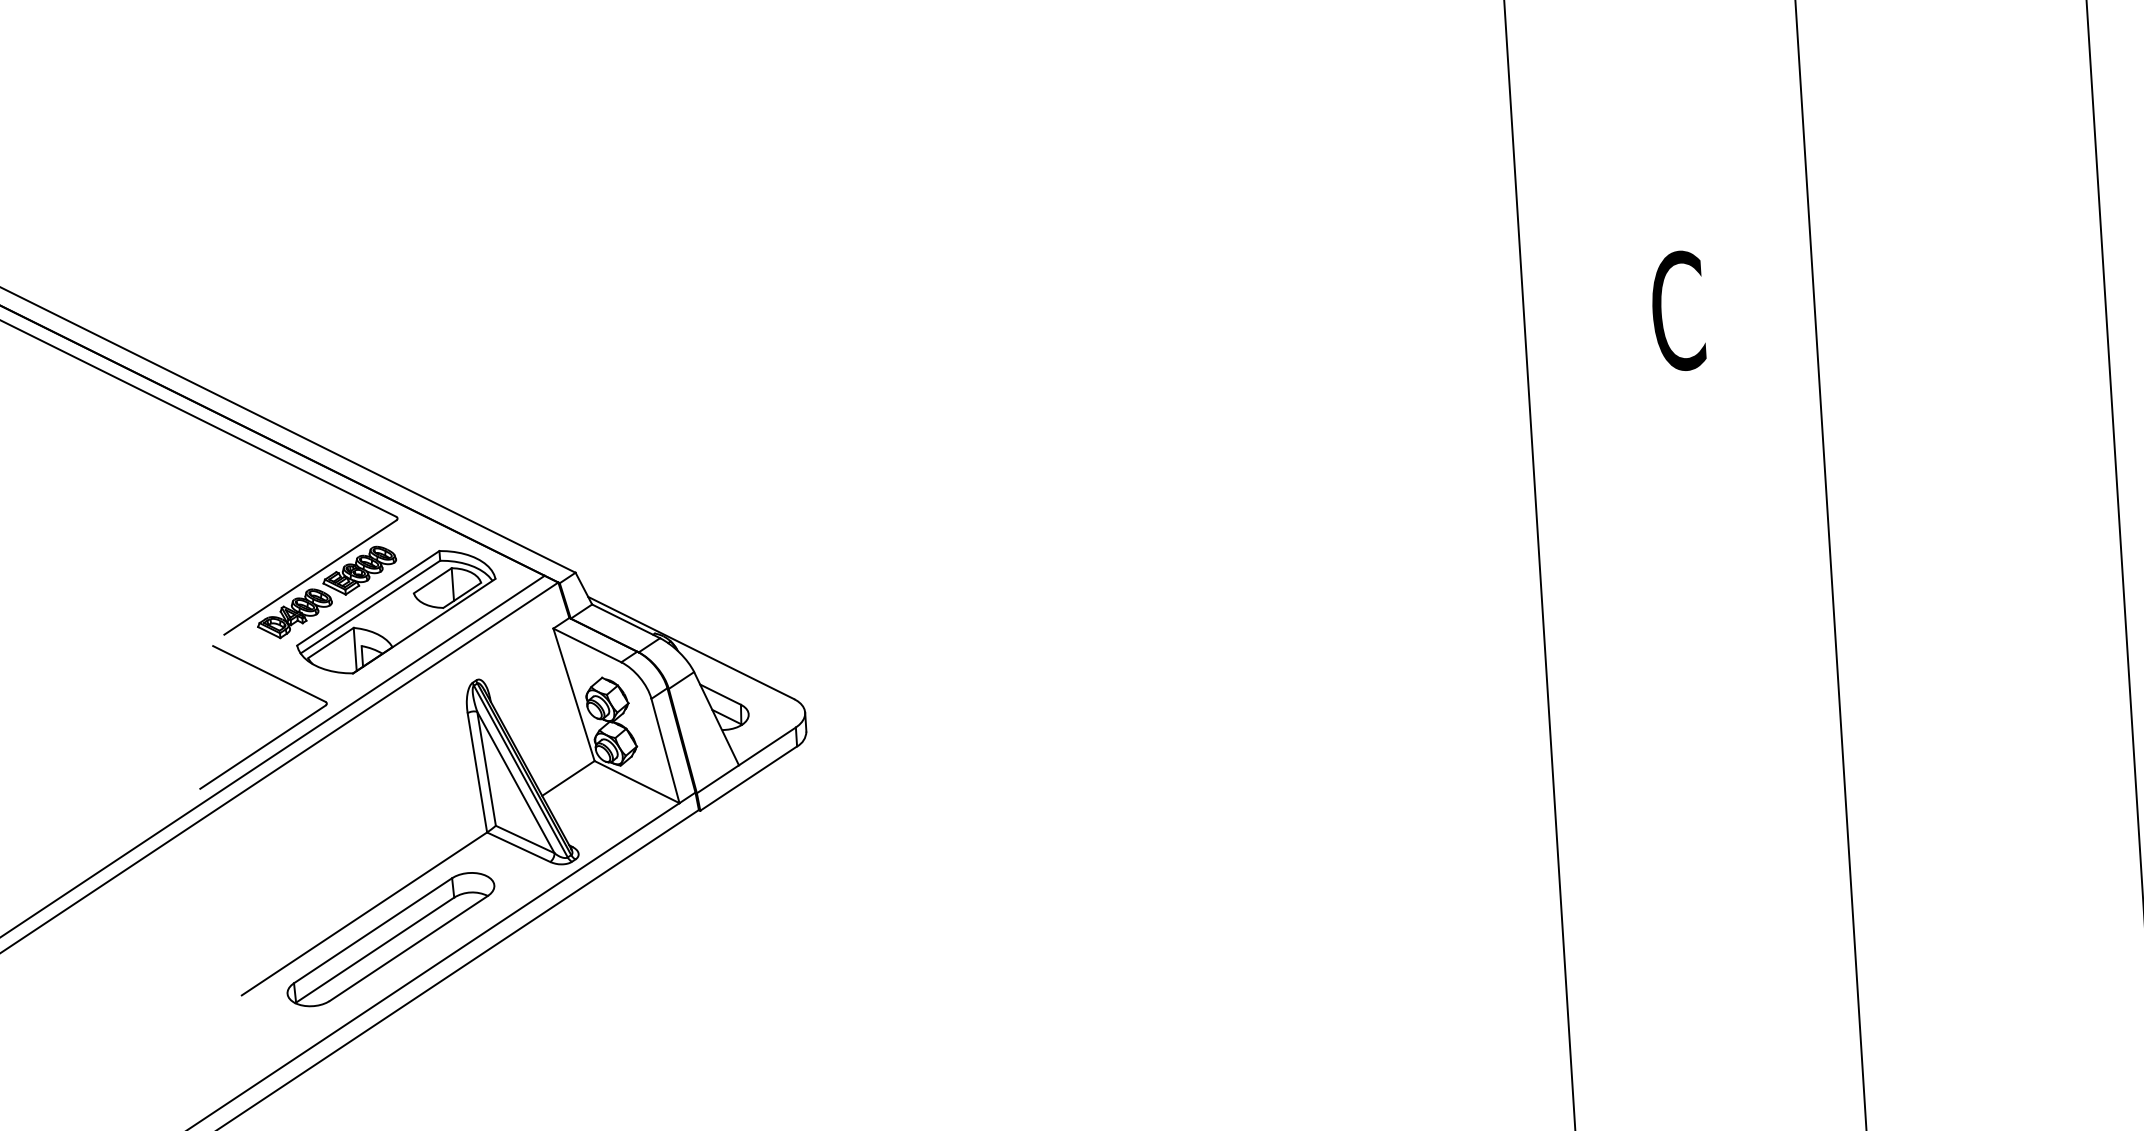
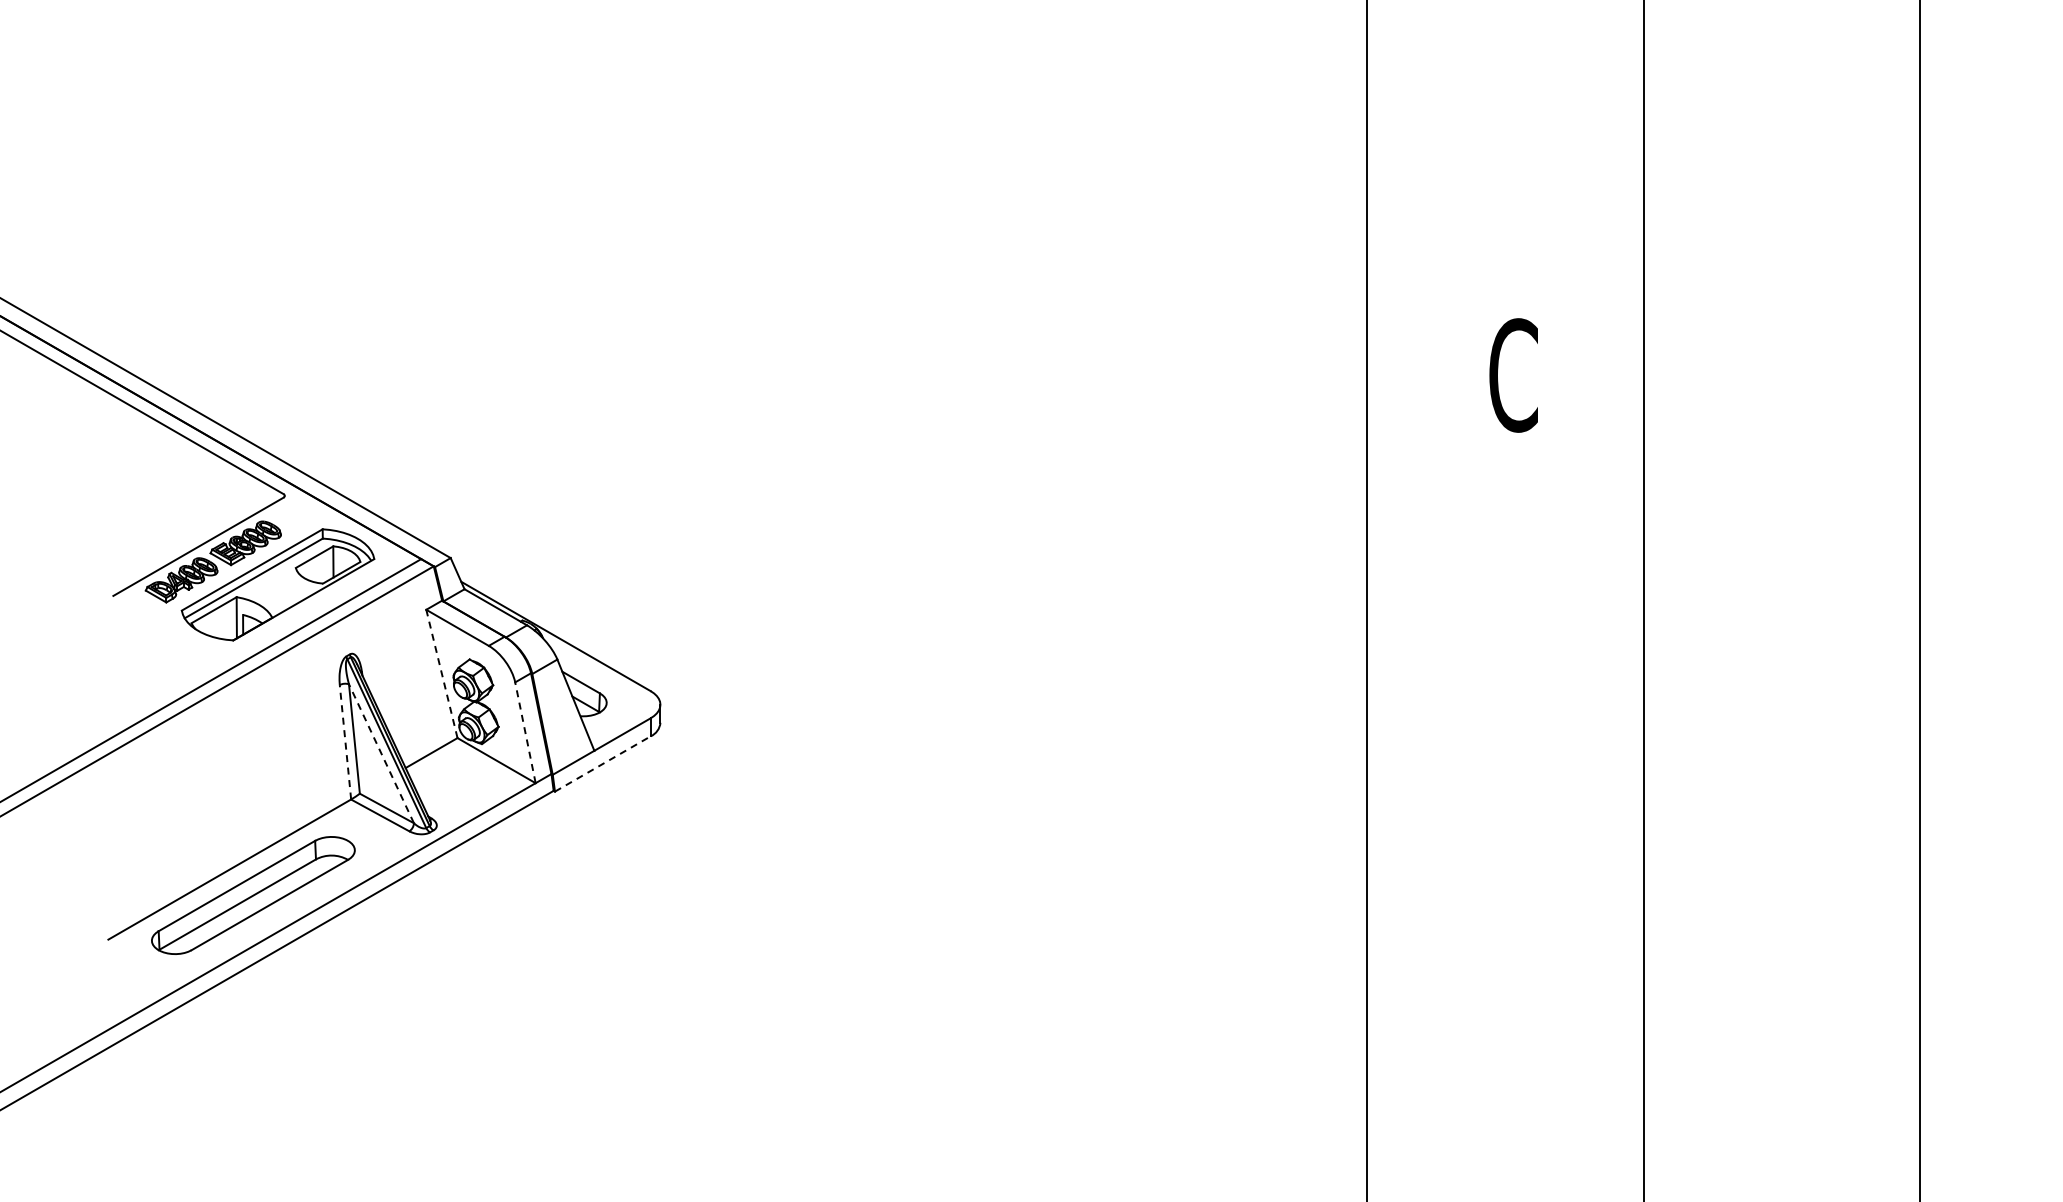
line: (573, 694) -> (441, 673), solid -> dashed
part: (277, 736) -> (157, 695), removed
line: (665, 750) -> (525, 732), solid -> dashed
line: (477, 773) -> (345, 742), solid -> dashed
line: (749, 778) -> (603, 763), solid -> dashed
line: (515, 782) -> (381, 753), solid -> dashed

